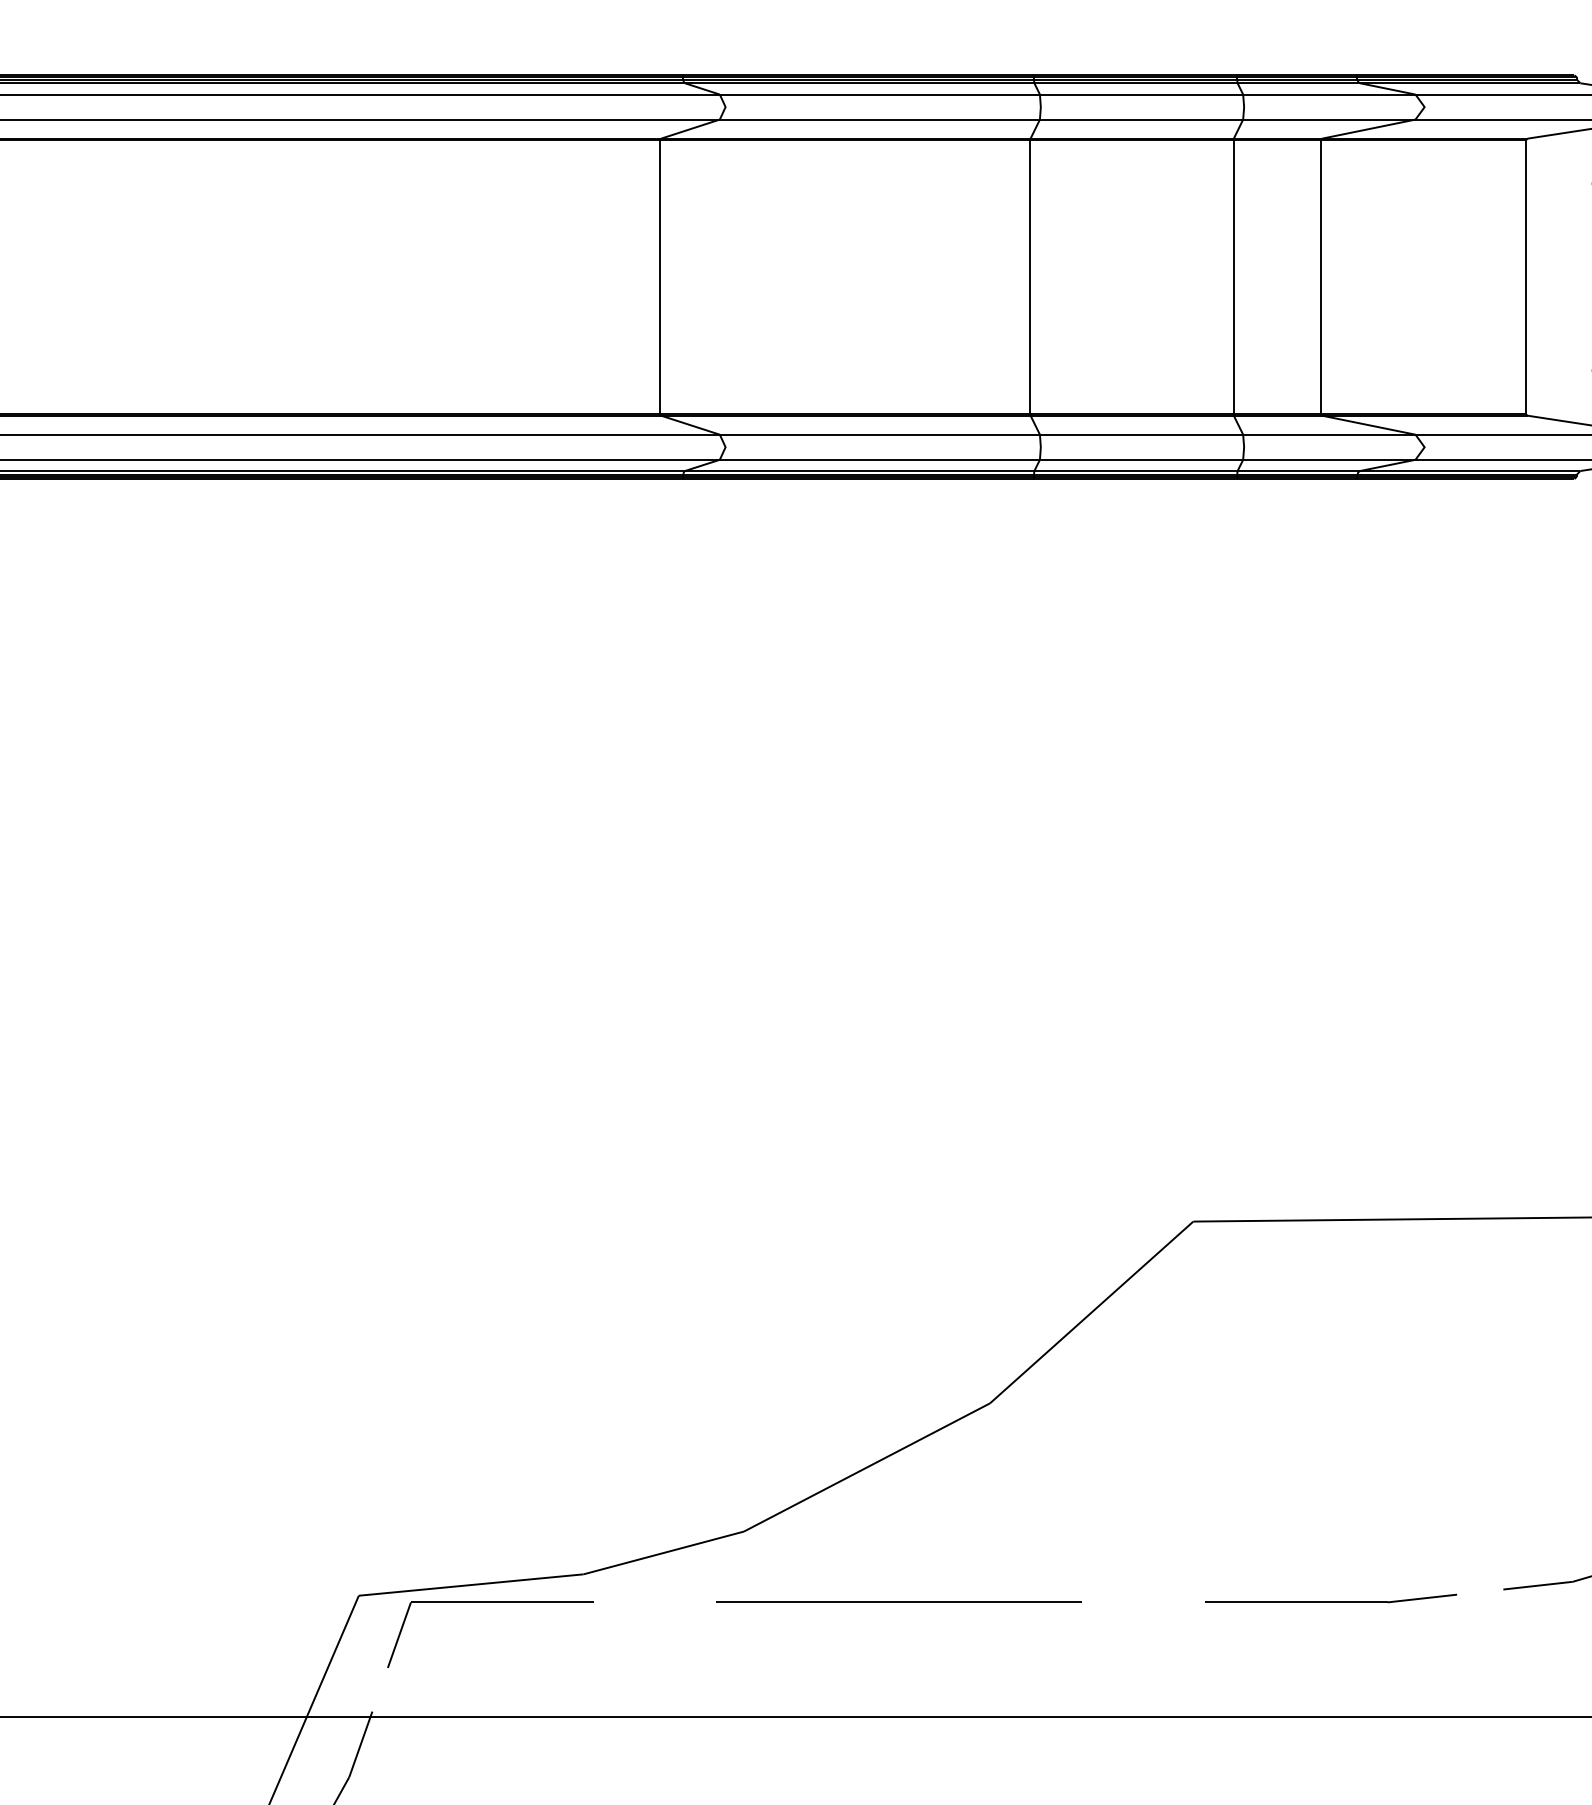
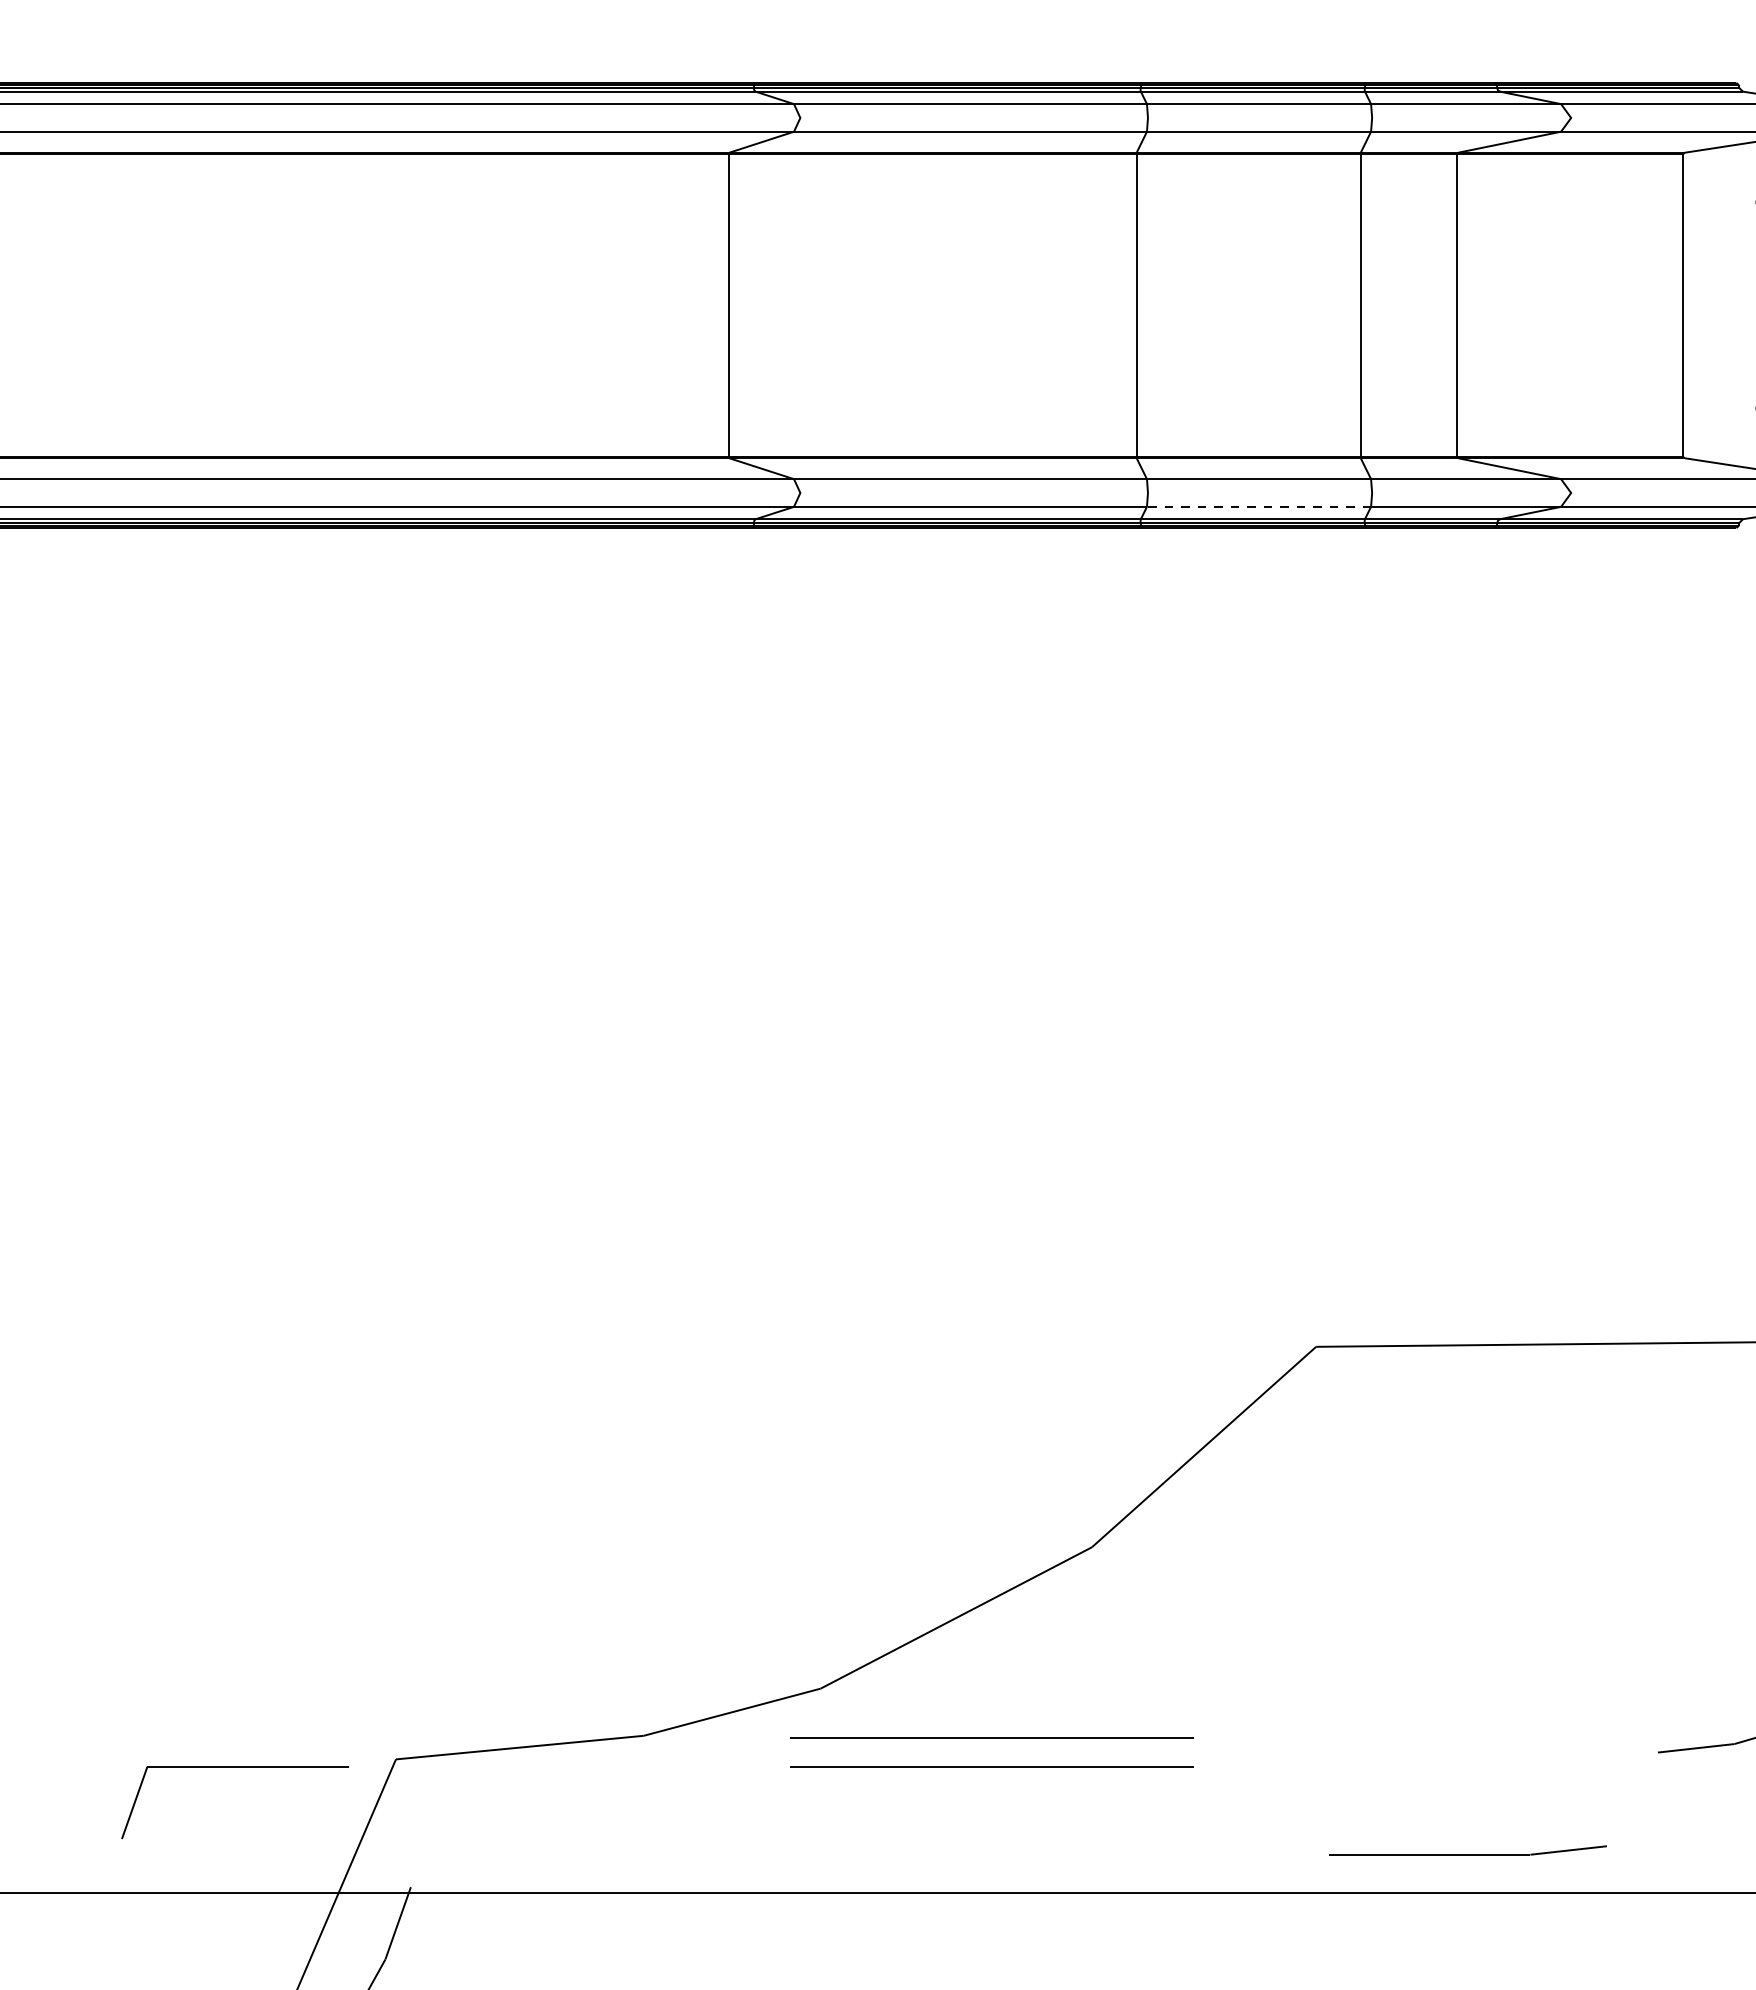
line: (1141, 459) -> (1258, 506), solid -> dashed
line: (898, 1575) -> (991, 1737), added
part: (1330, 1598) -> (1467, 1850), moved
part: (489, 1603) -> (234, 1767), moved

